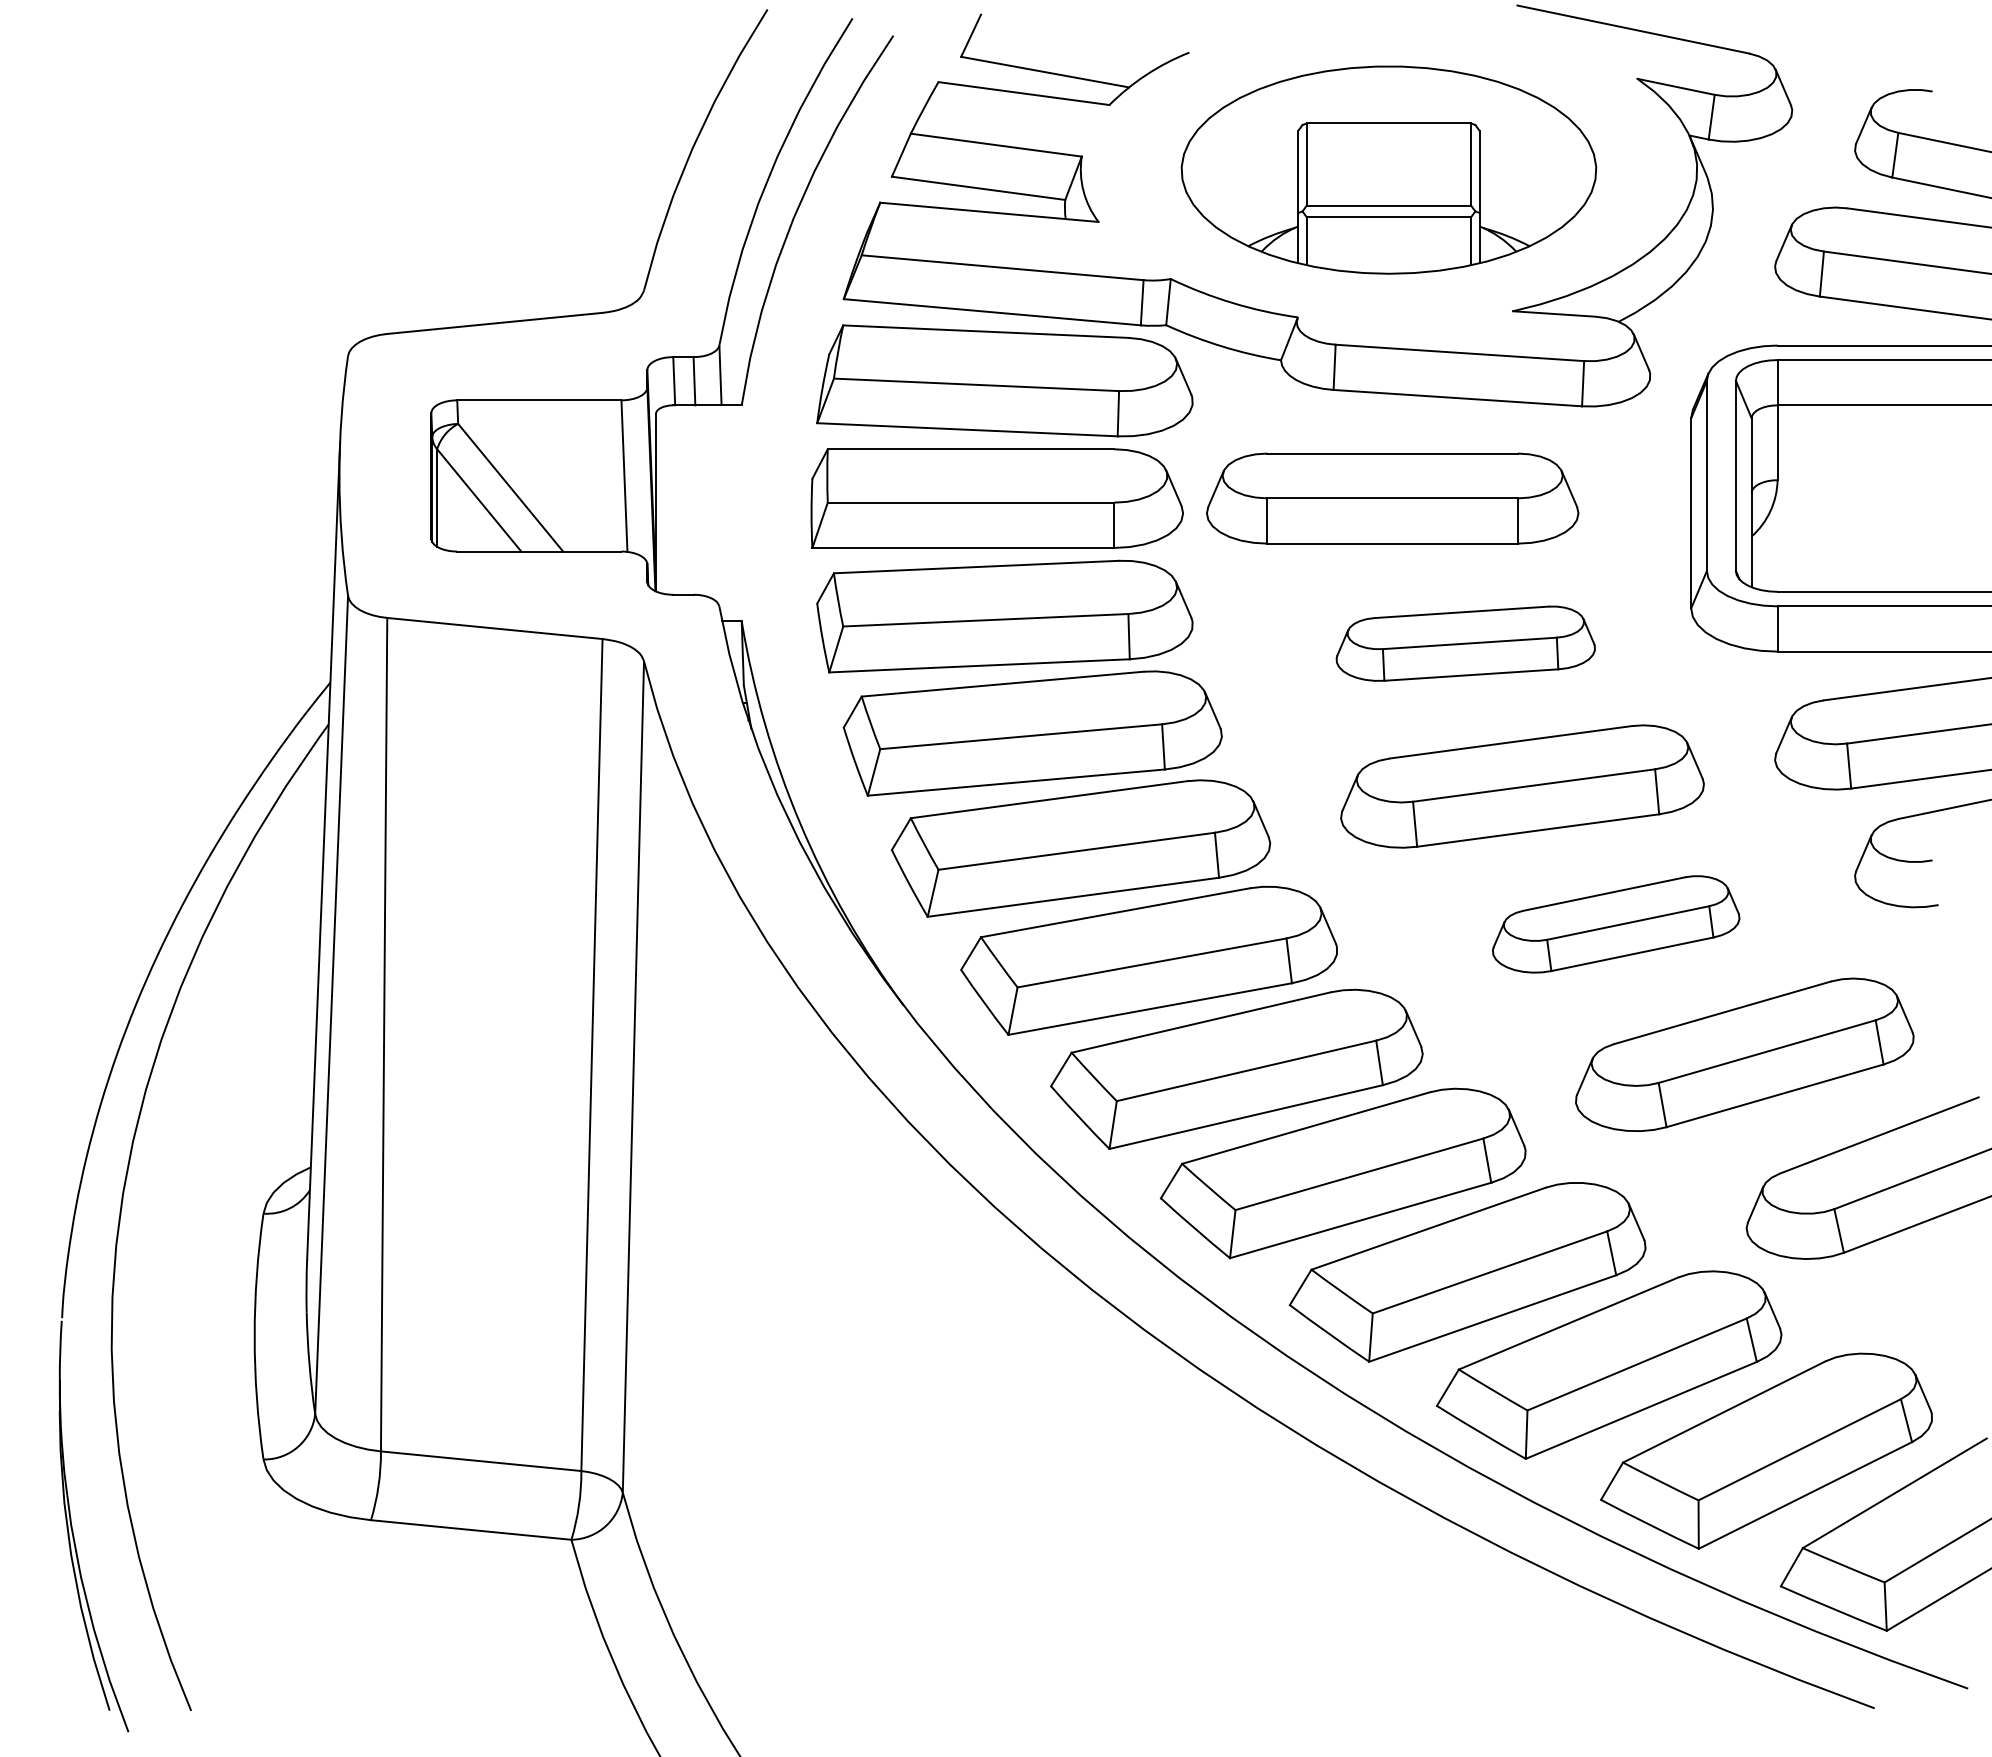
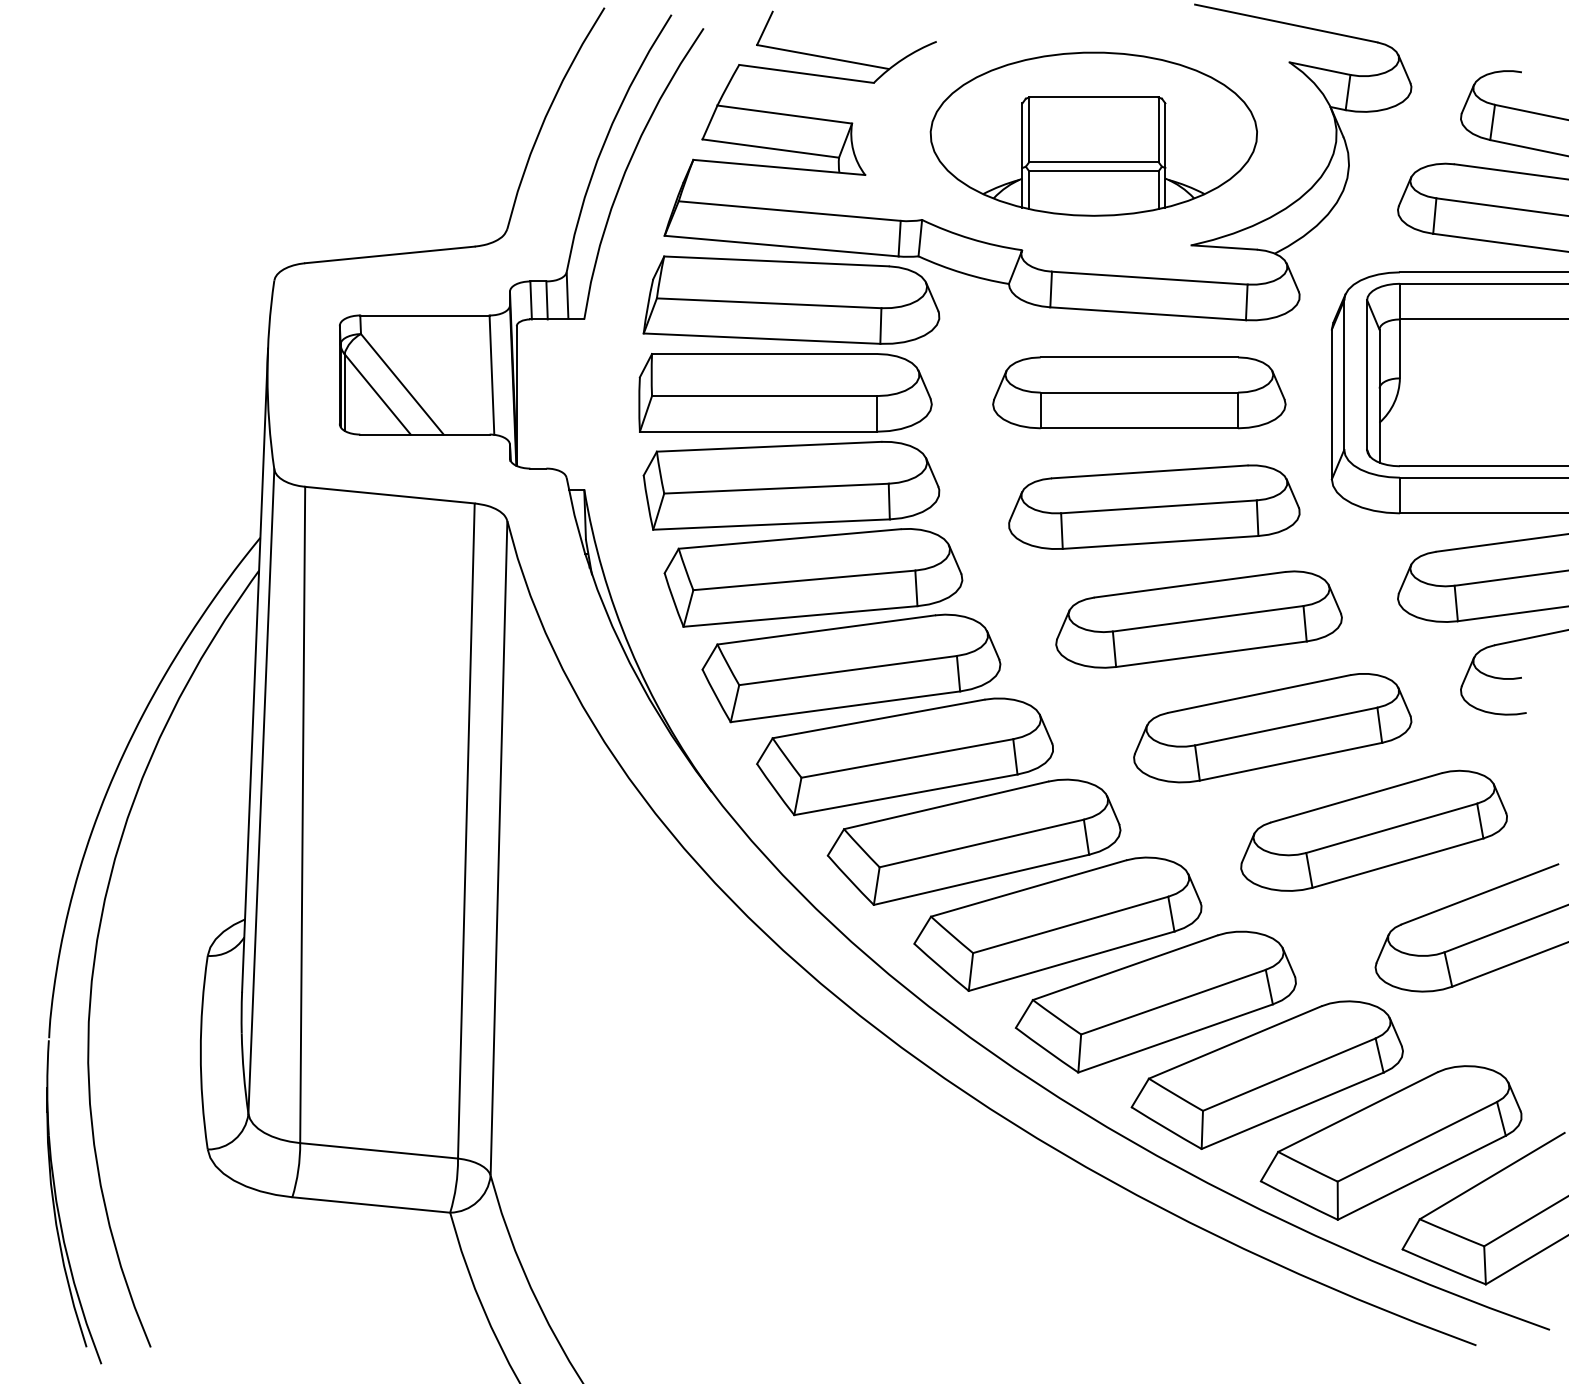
part: (1392, 498) -> (1139, 392), moved
part: (1465, 643) -> (1154, 506), size x1.43
part: (1616, 924) -> (1273, 728), size x1.43

